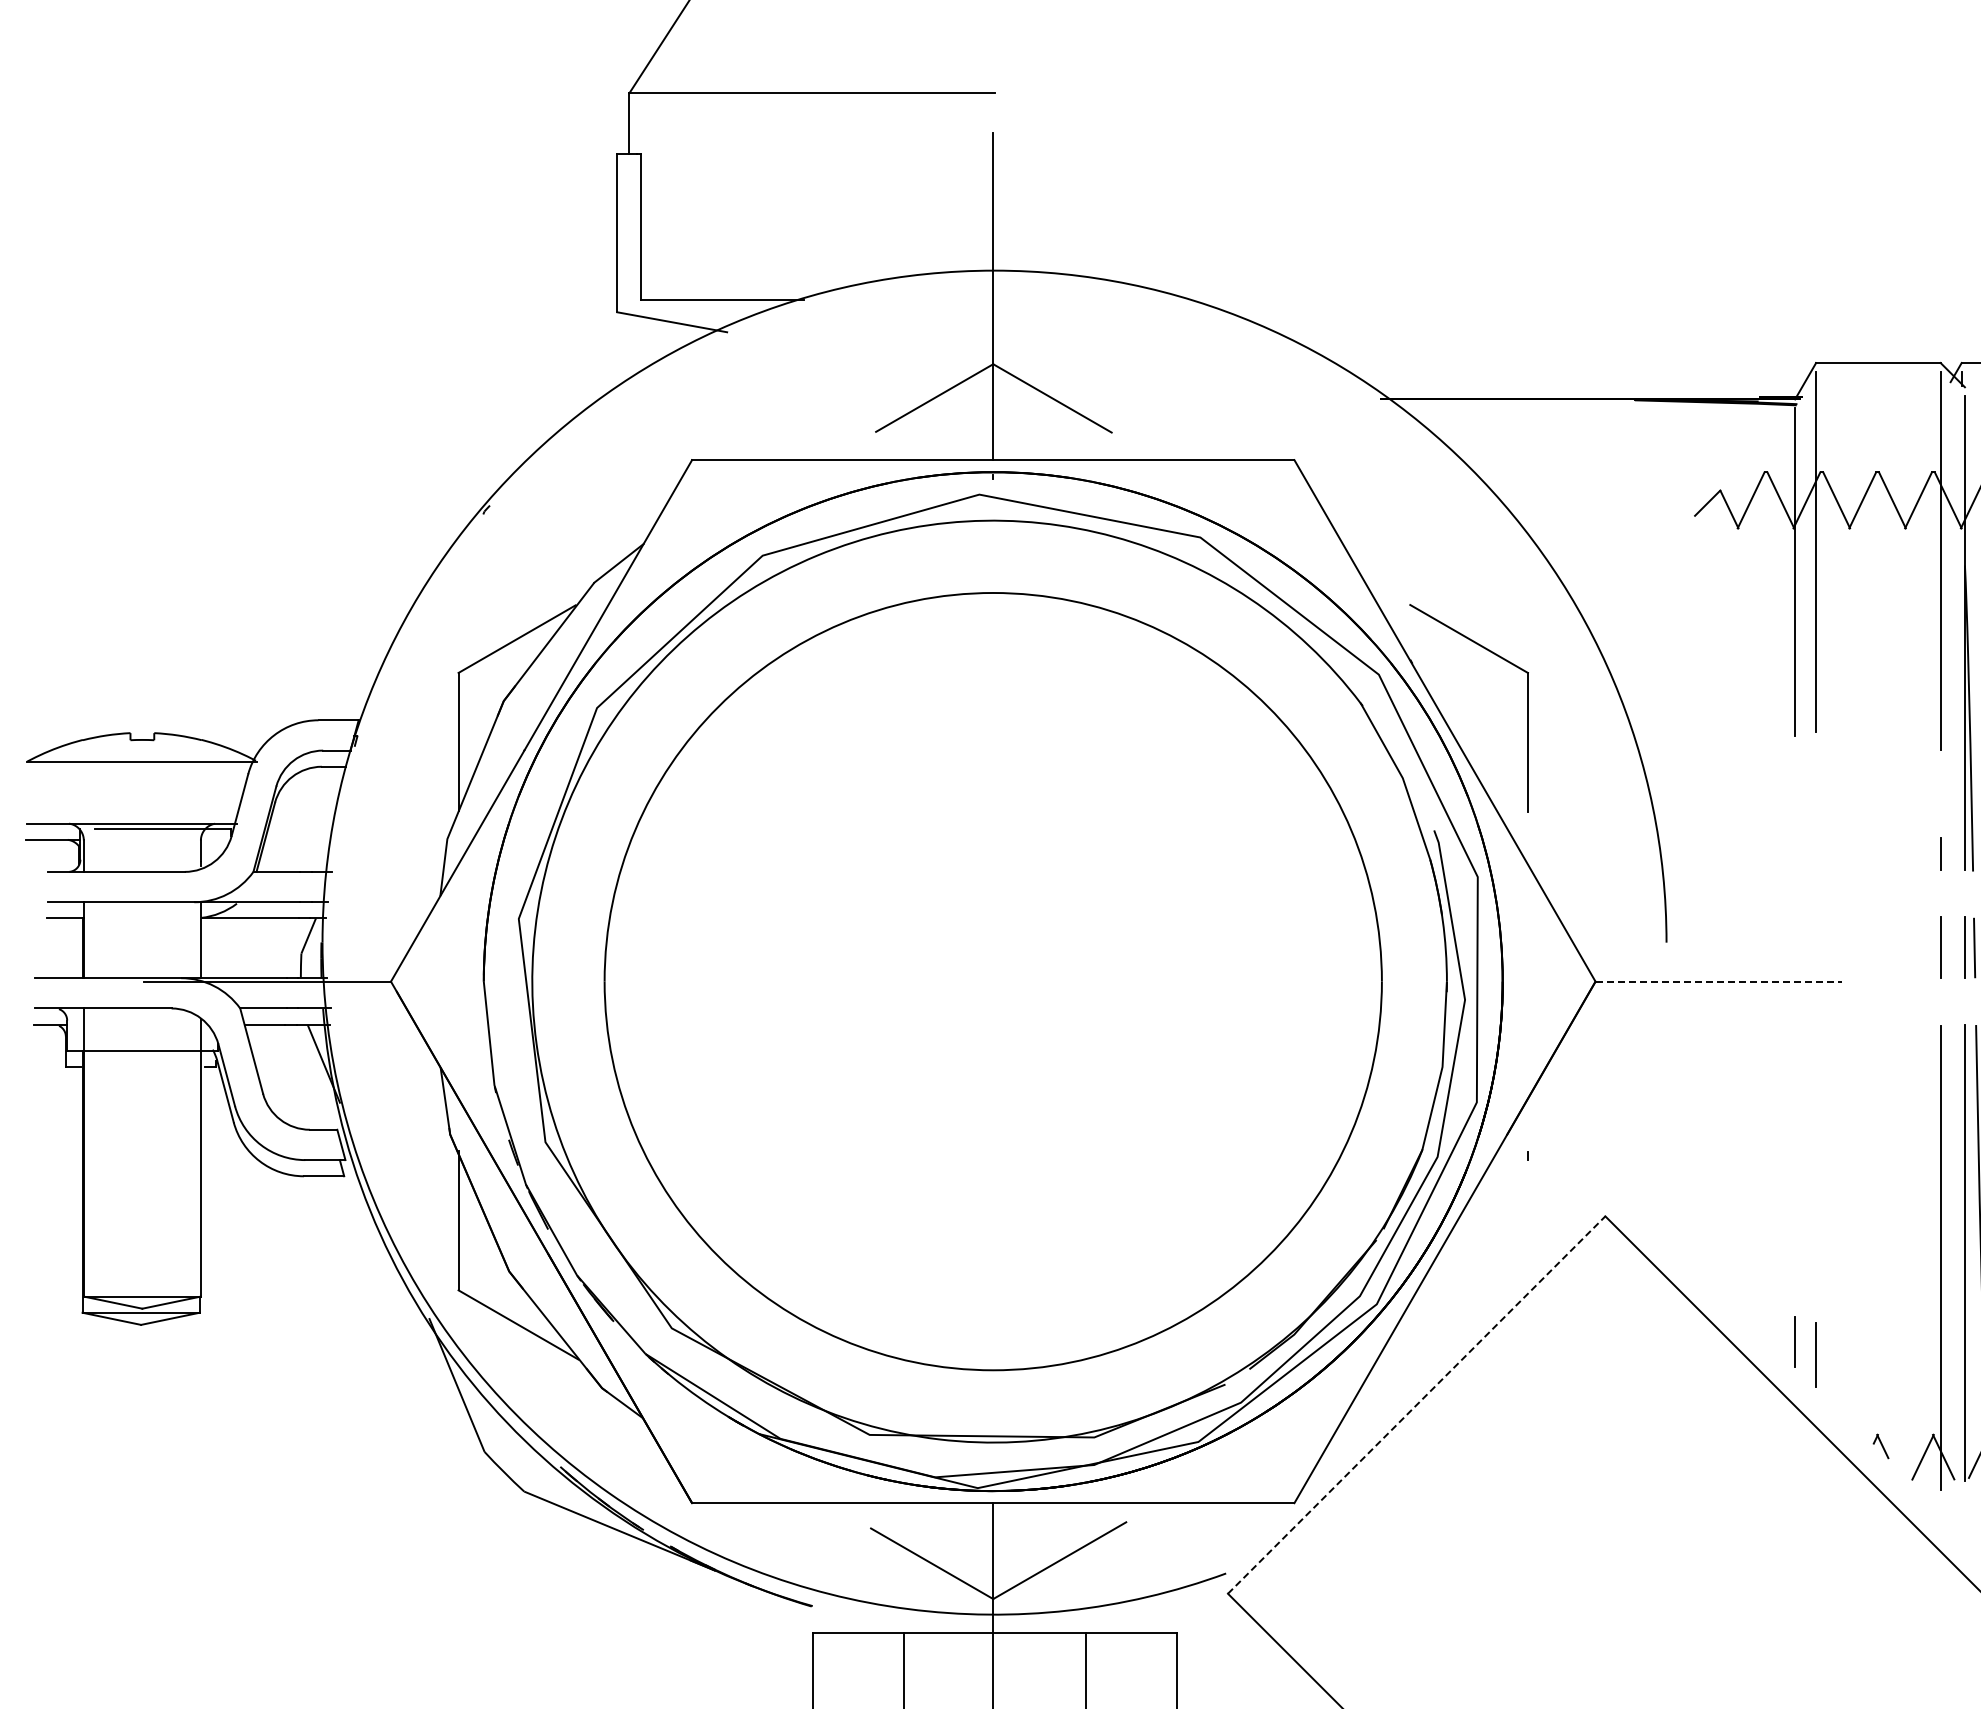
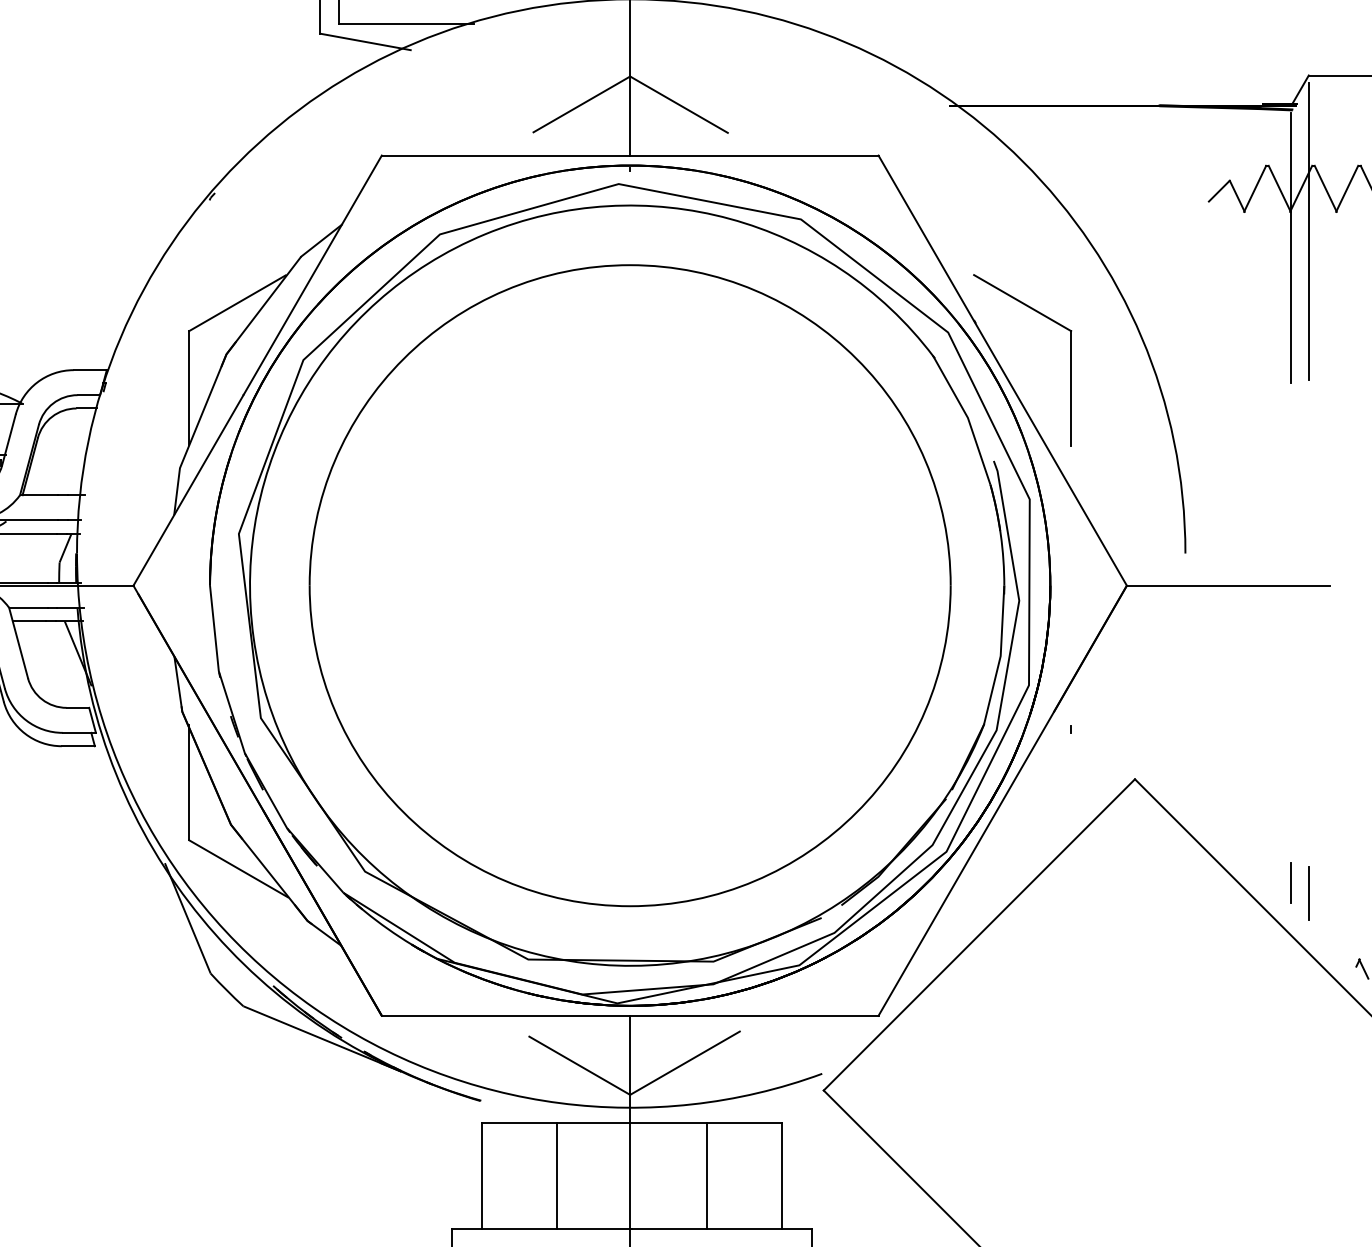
line: (1719, 981) -> (1229, 585), dashed -> solid
line: (1416, 1405) -> (979, 935), dashed -> solid

